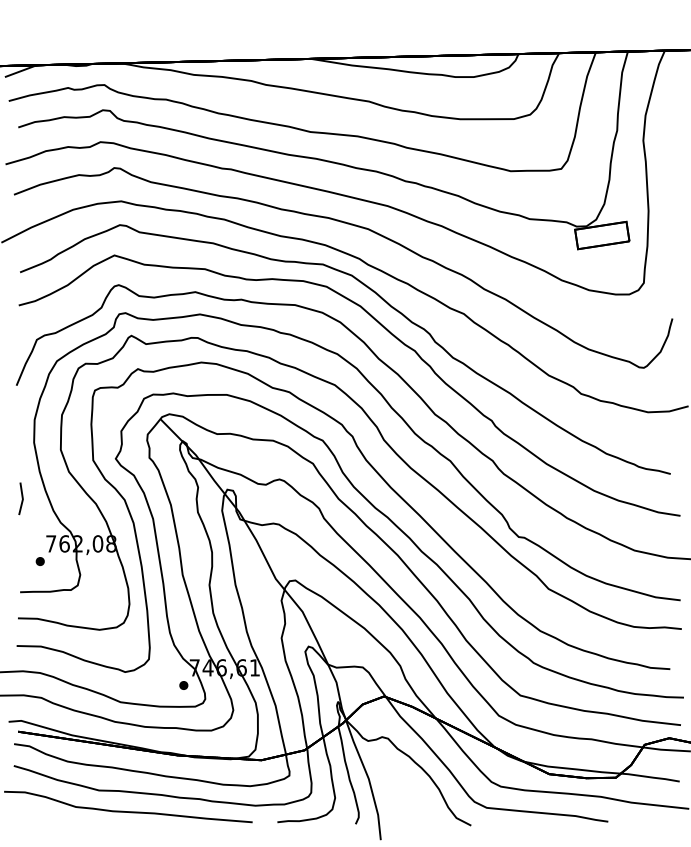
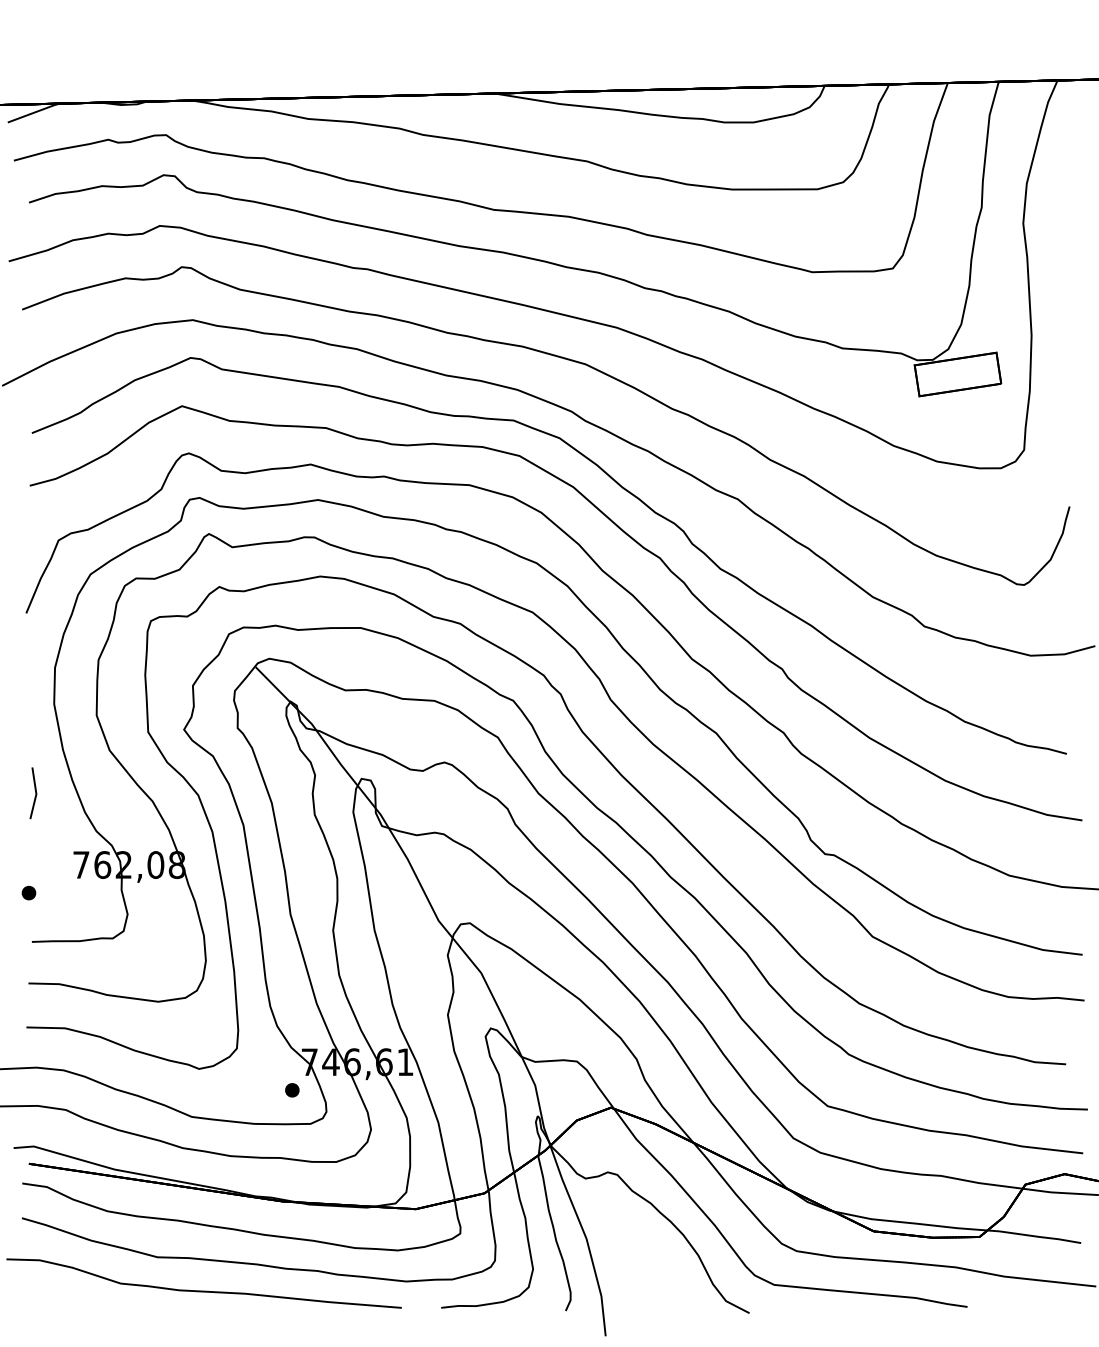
part: (39, 561) -> (27, 893), moved

